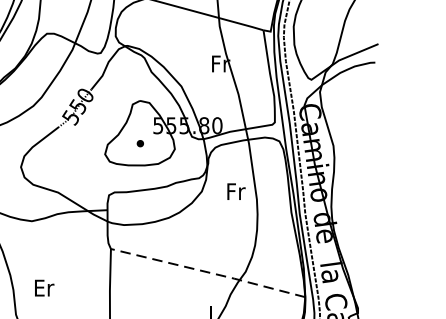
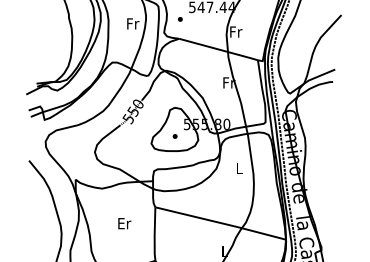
text: (236, 191) -> (239, 168), Fr -> L
line: (207, 273) -> (220, 223), dashed -> solid
text: (44, 287) -> (124, 223), moved

